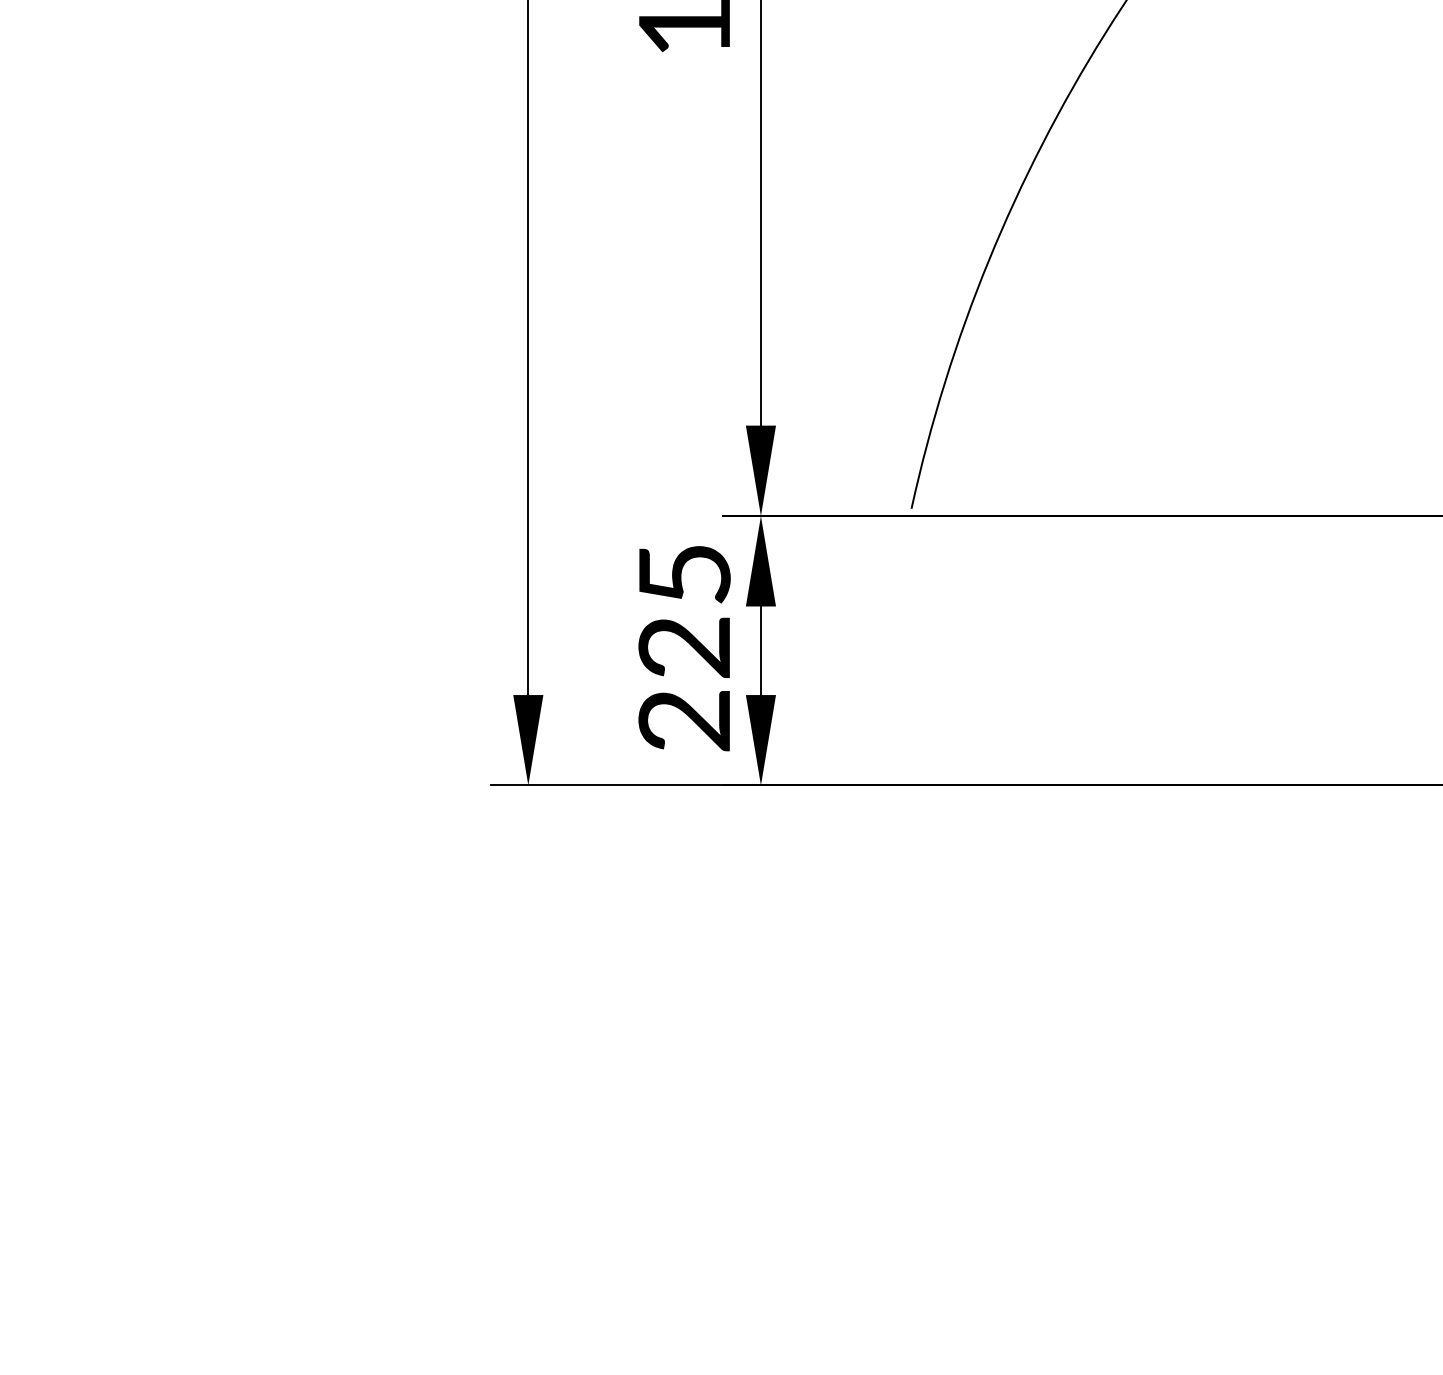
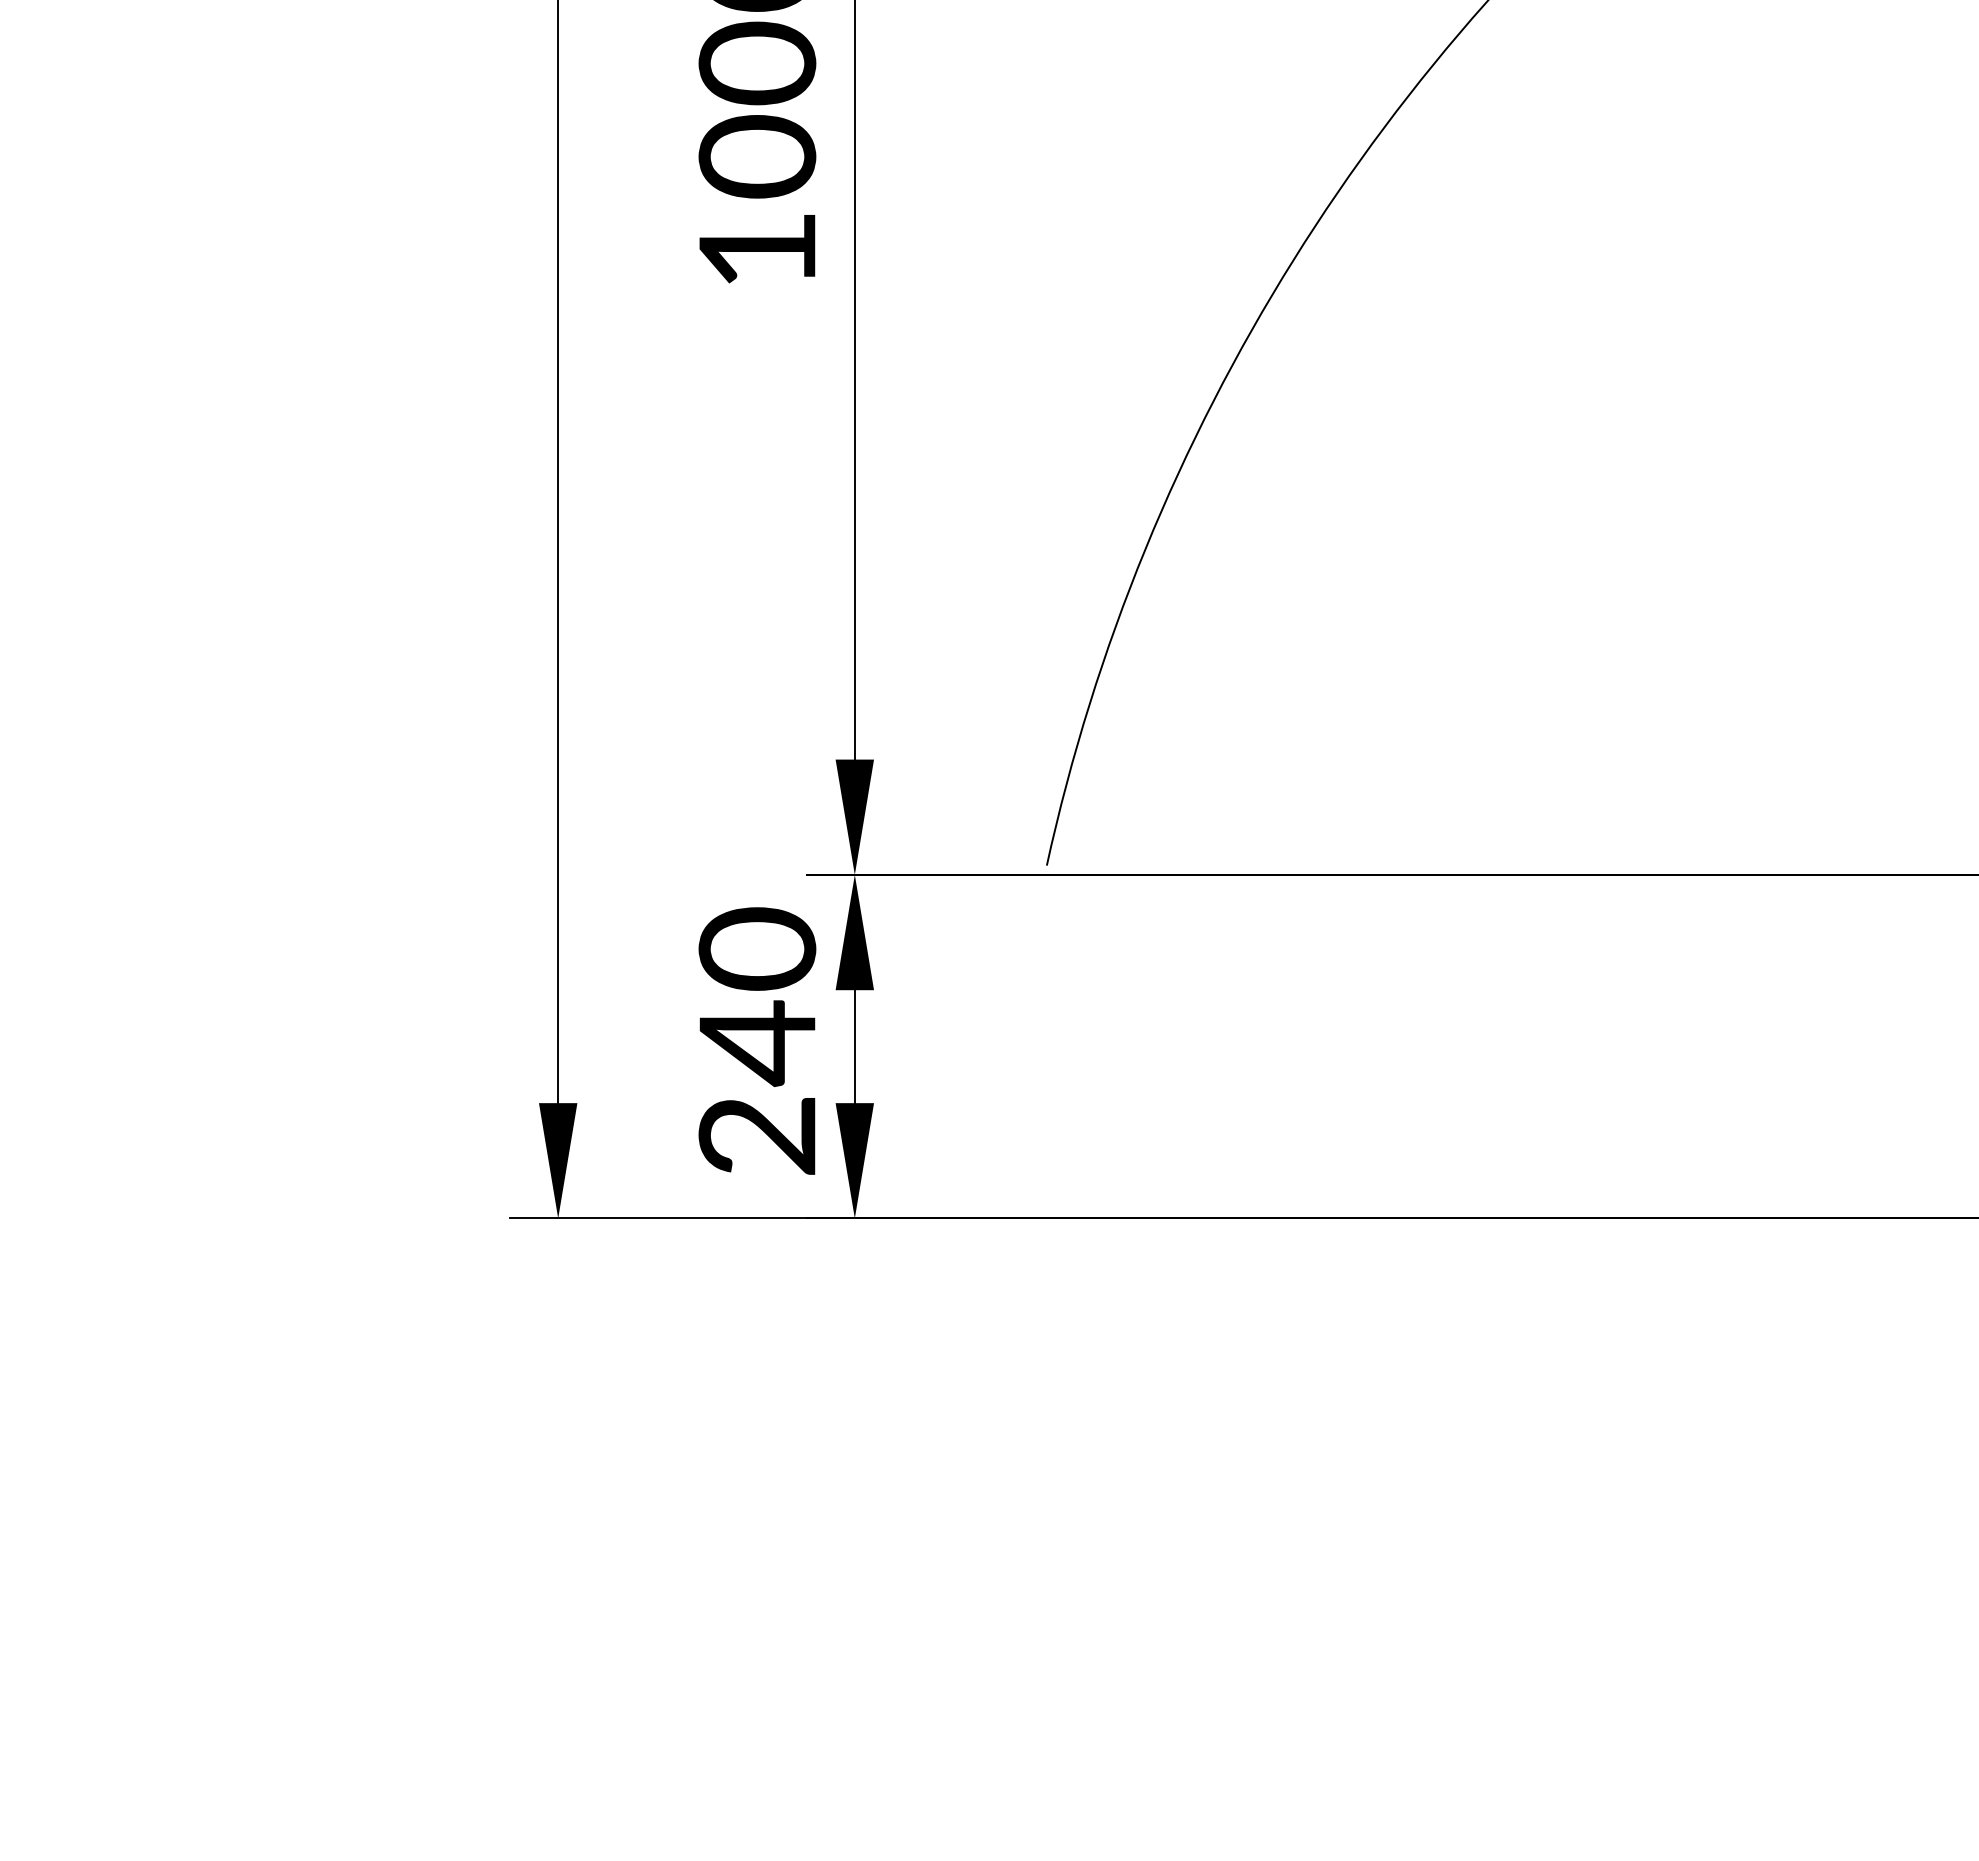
text: (684, 612) -> (757, 997), 225 -> 240

